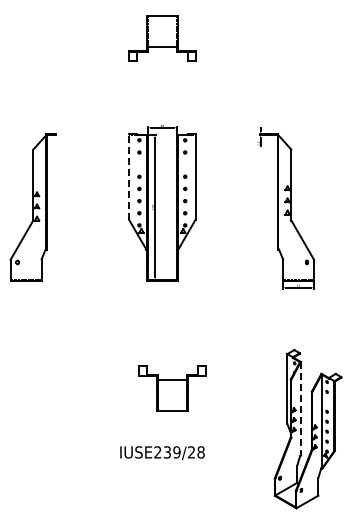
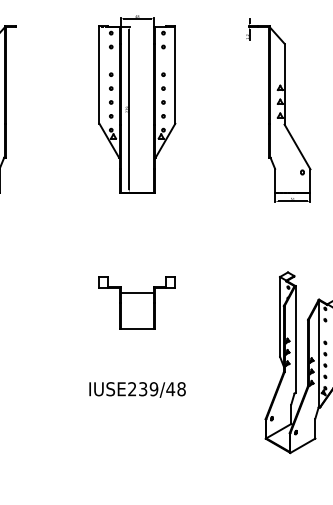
line: (129, 176) -> (99, 74), dashed -> solid
part: (172, 388) -> (137, 302), moved
line: (301, 408) -> (296, 339), dashed -> solid
text: (191, 452) -> (170, 389), IUSE239/28 -> IUSE239/48

